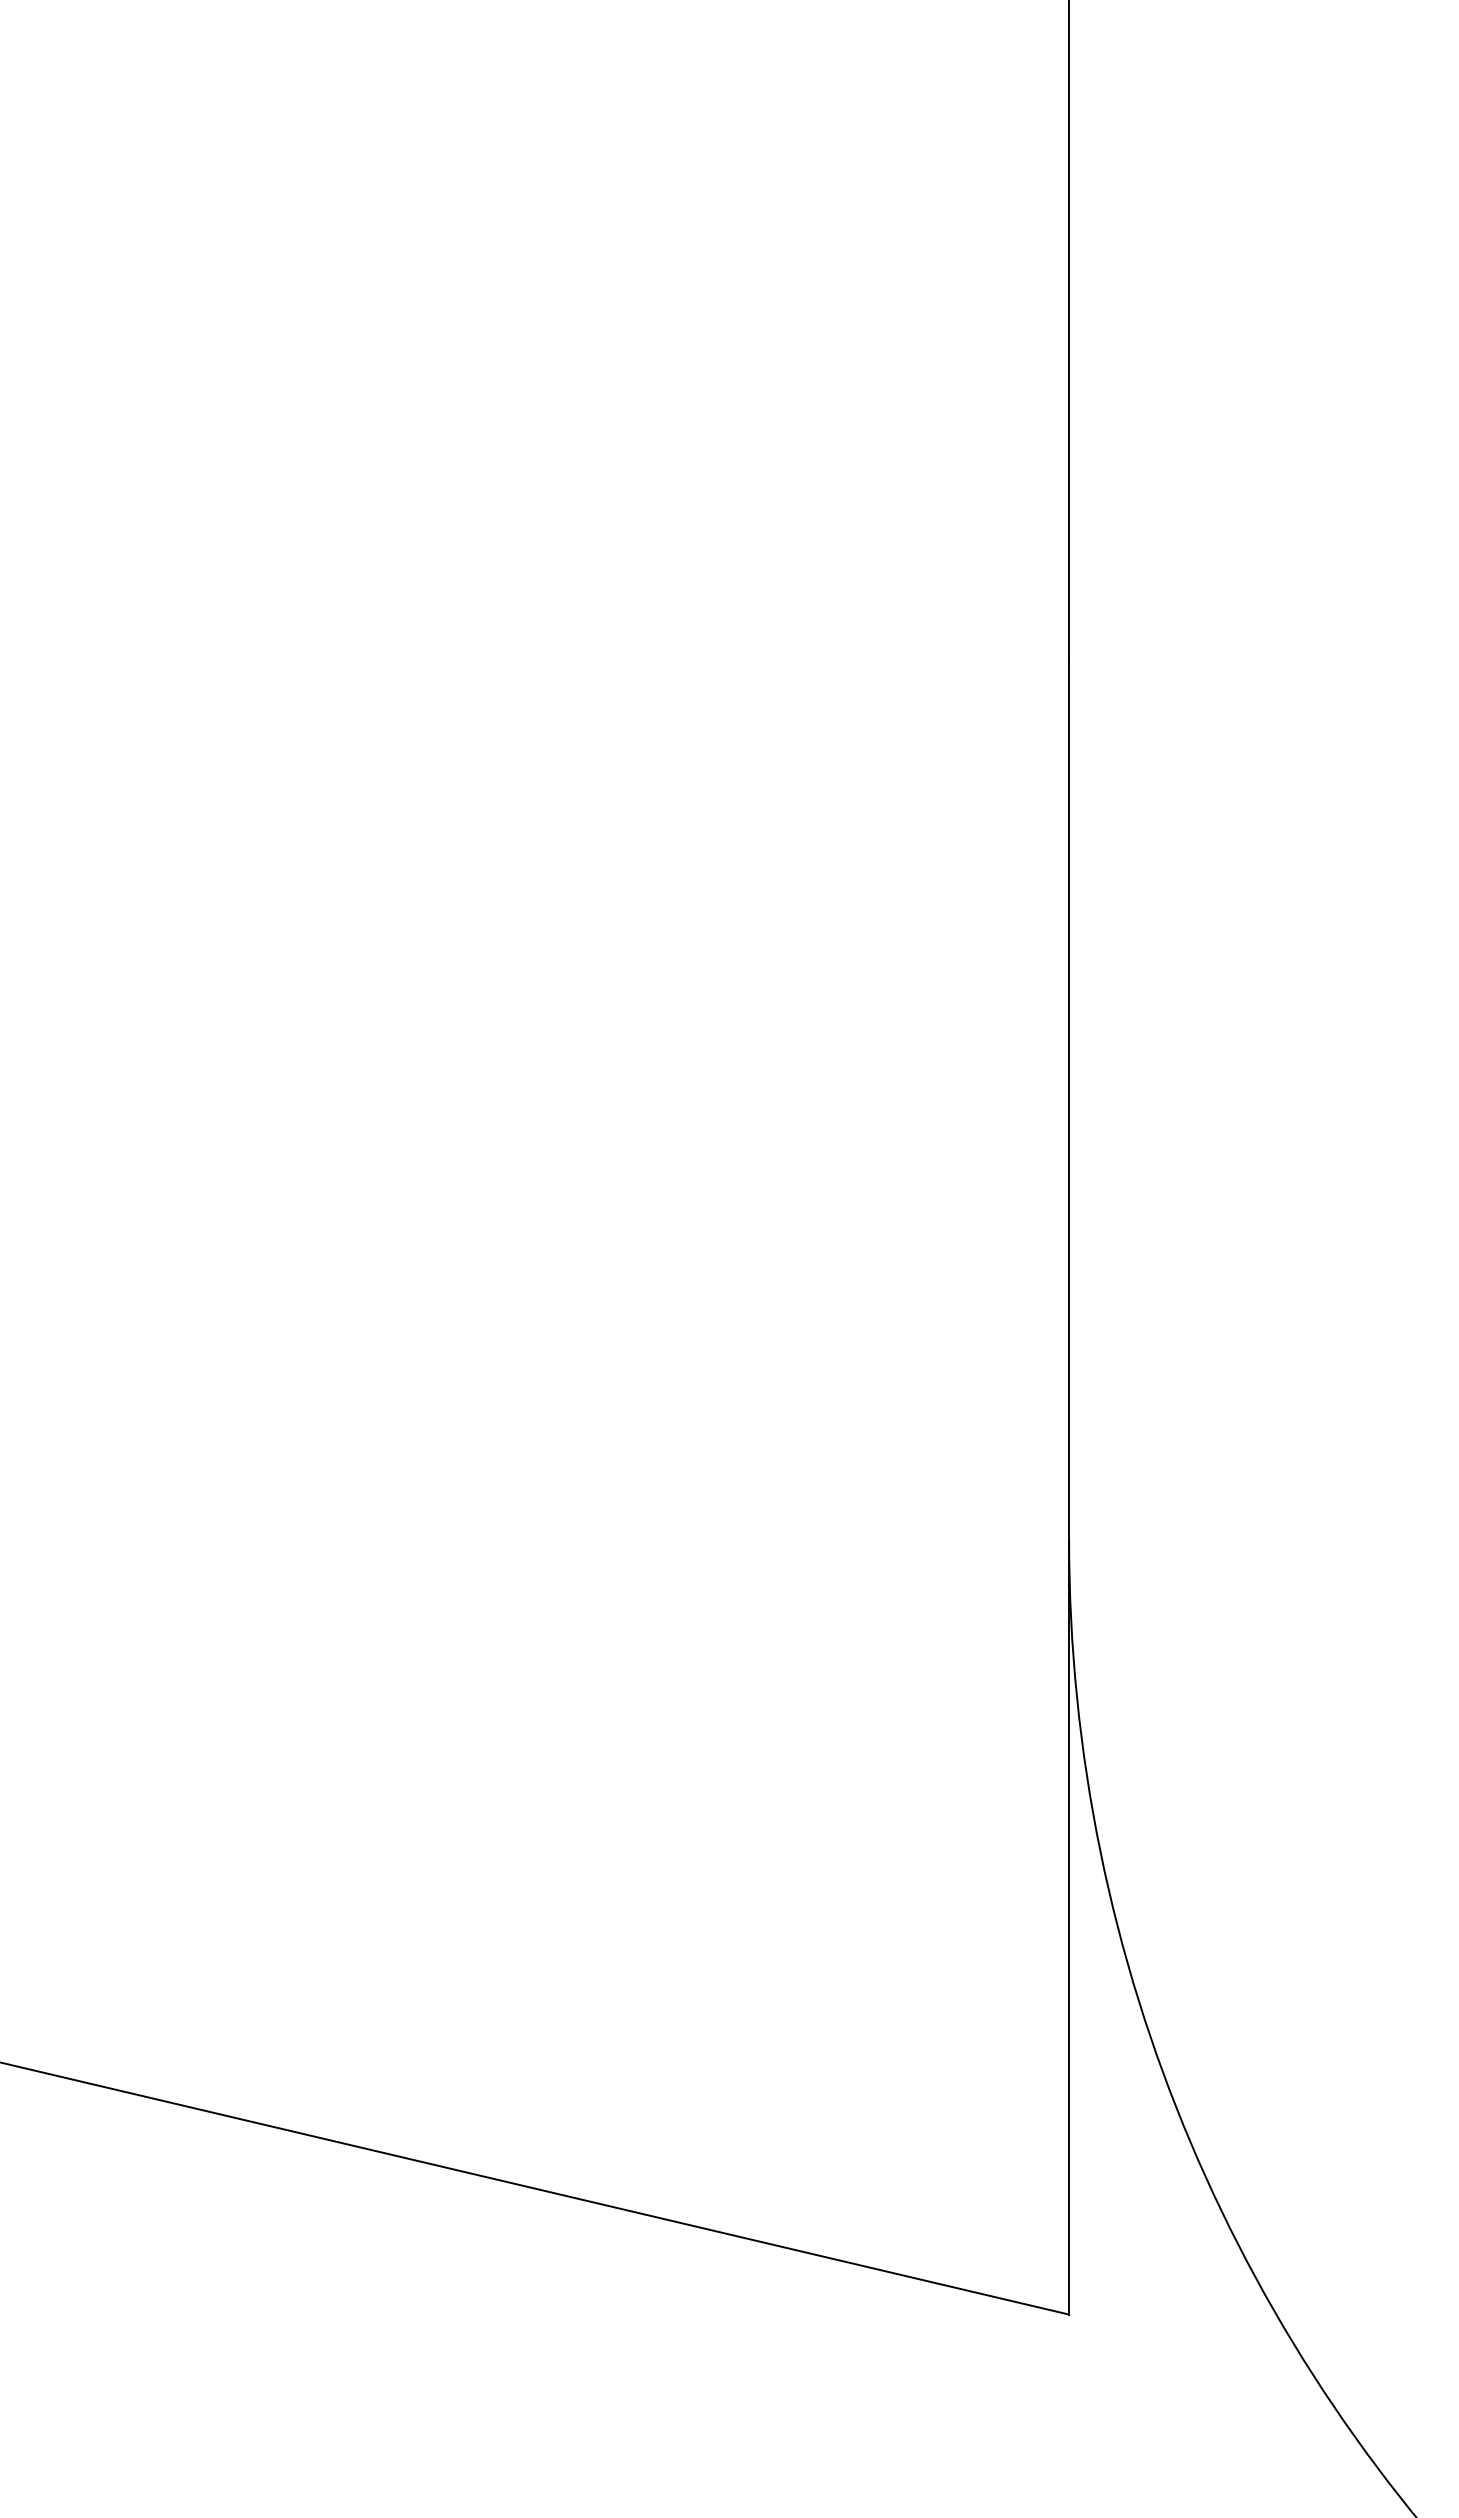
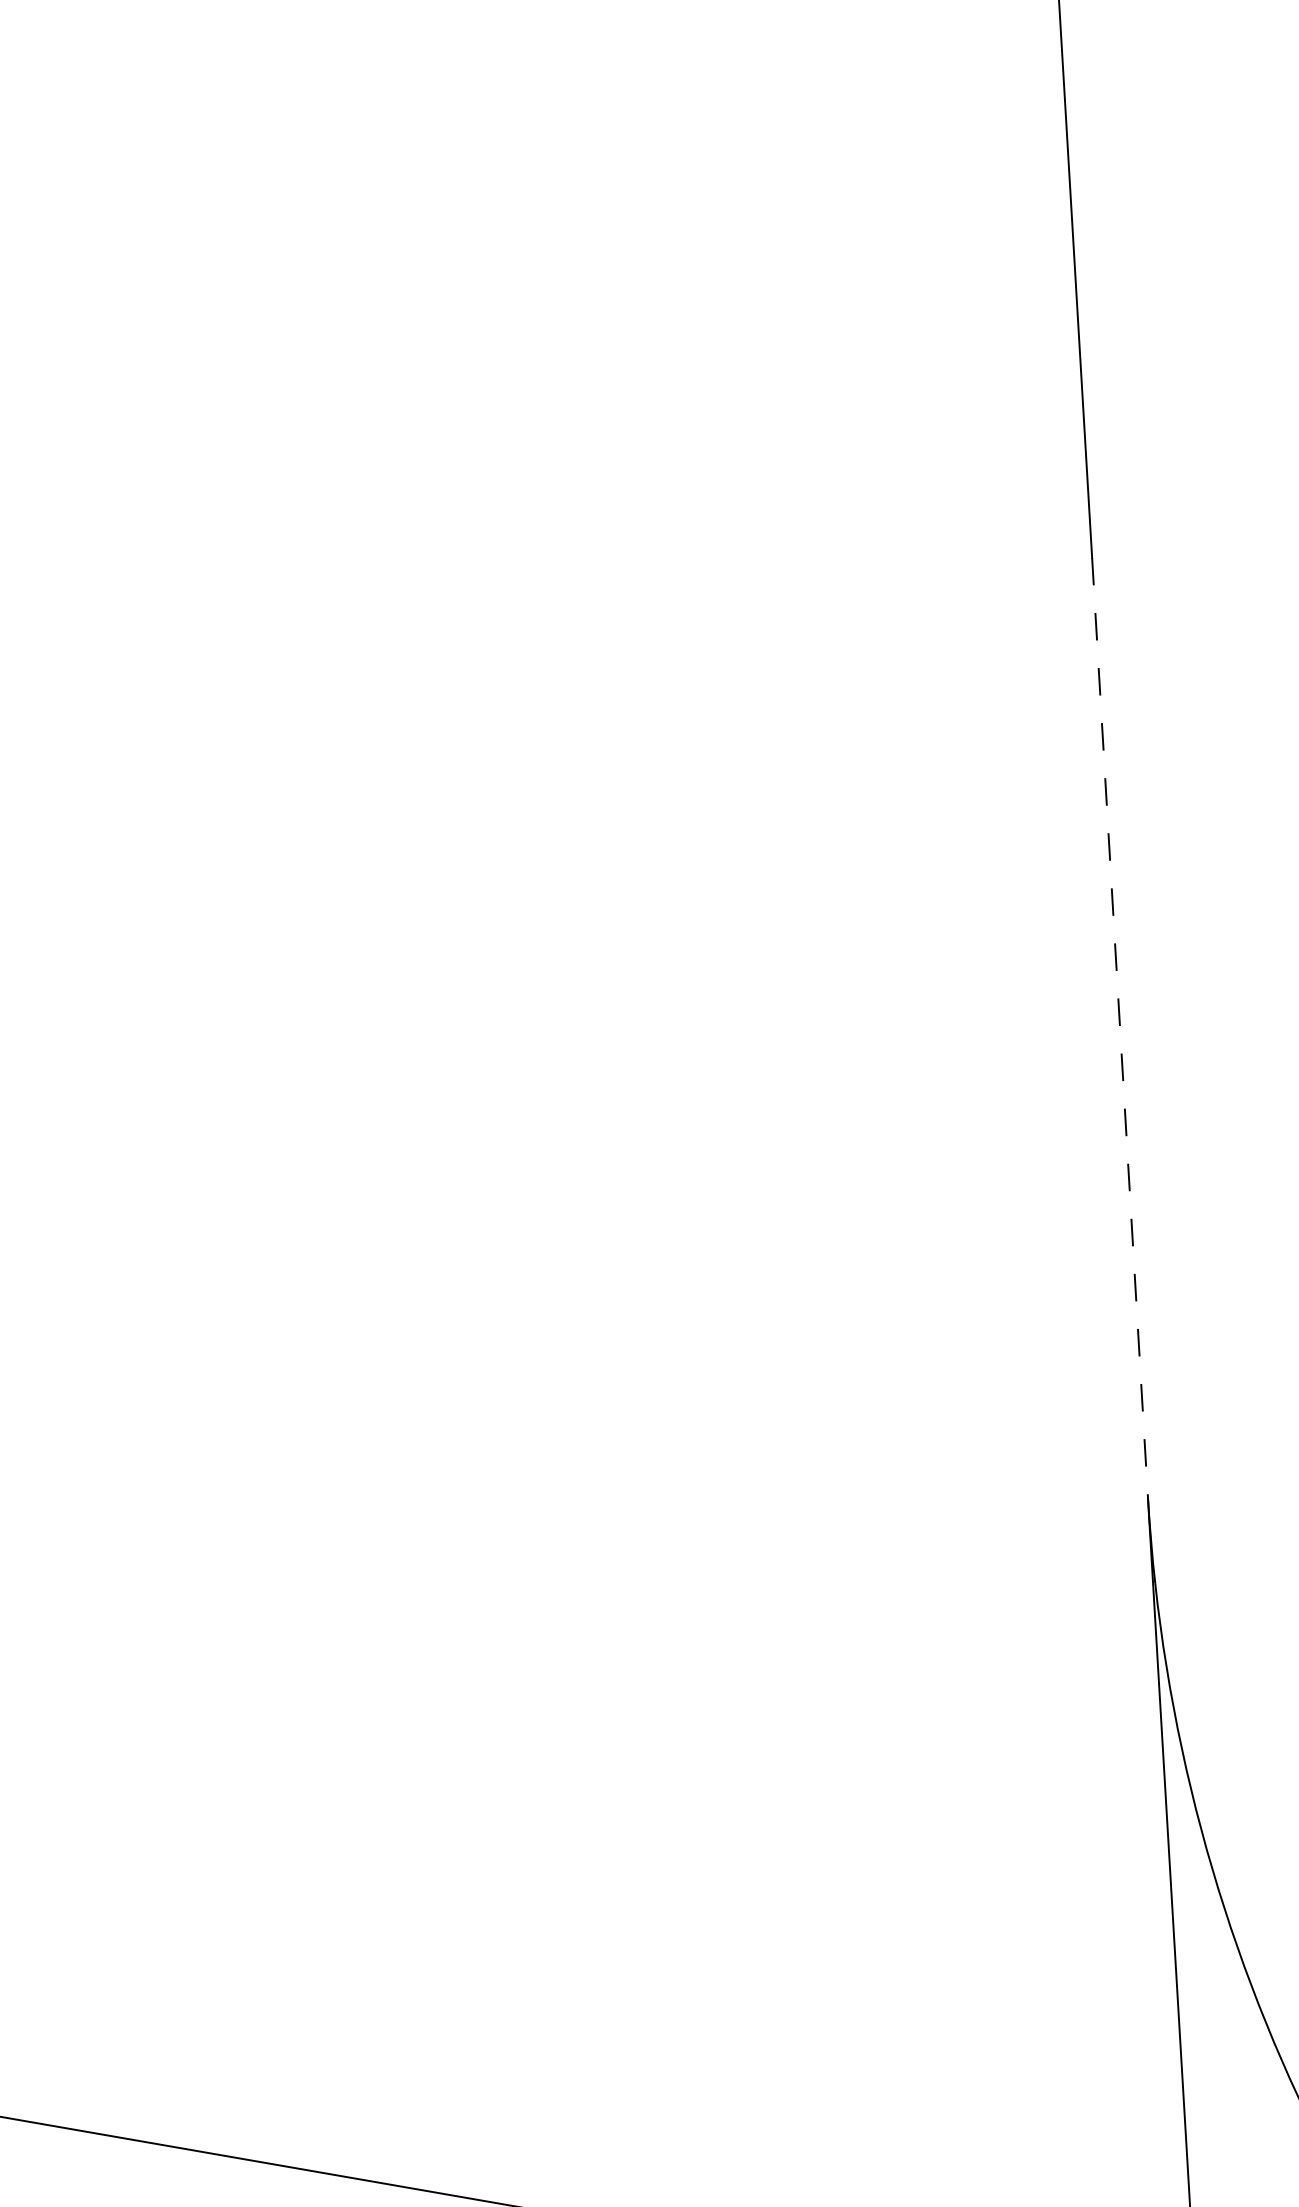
line: (1069, 1099) -> (1120, 1028), solid -> dashed

